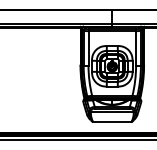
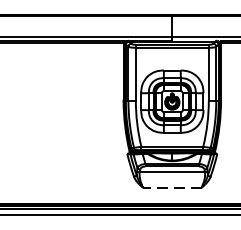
line: (111, 122) -> (171, 187), solid -> dashed

